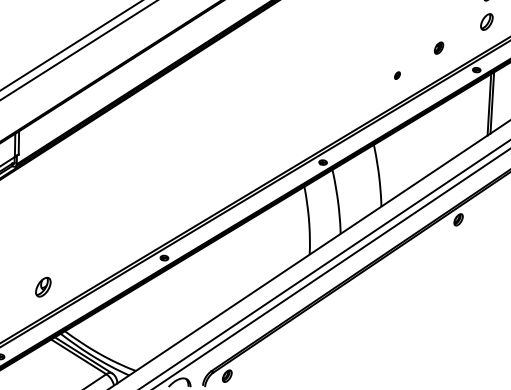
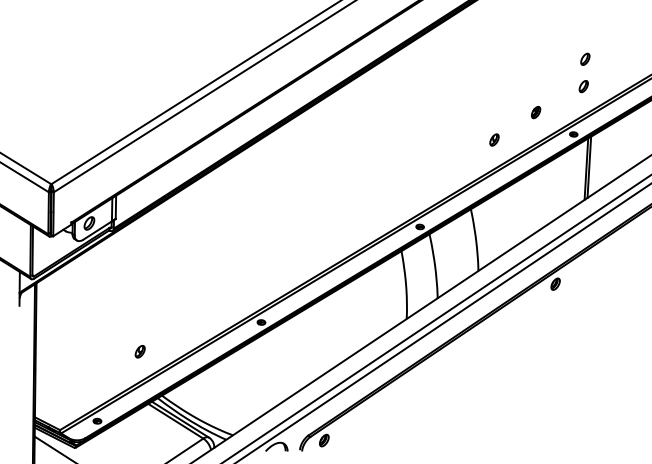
part: (486, 22) -> (583, 86), size x0.71
part: (397, 75) -> (494, 139), size x1.67
part: (42, 287) -> (139, 351), size x0.62

